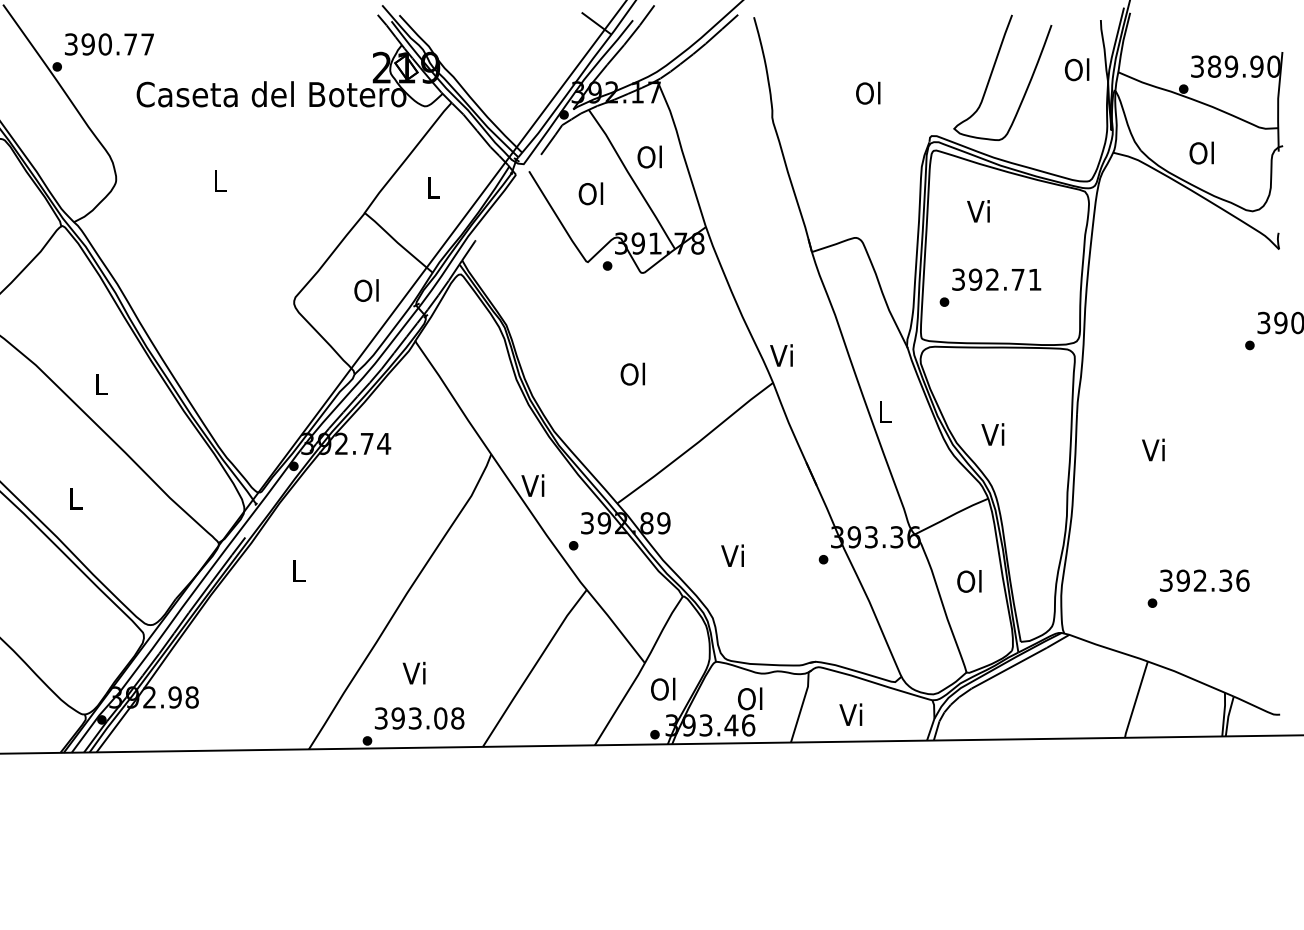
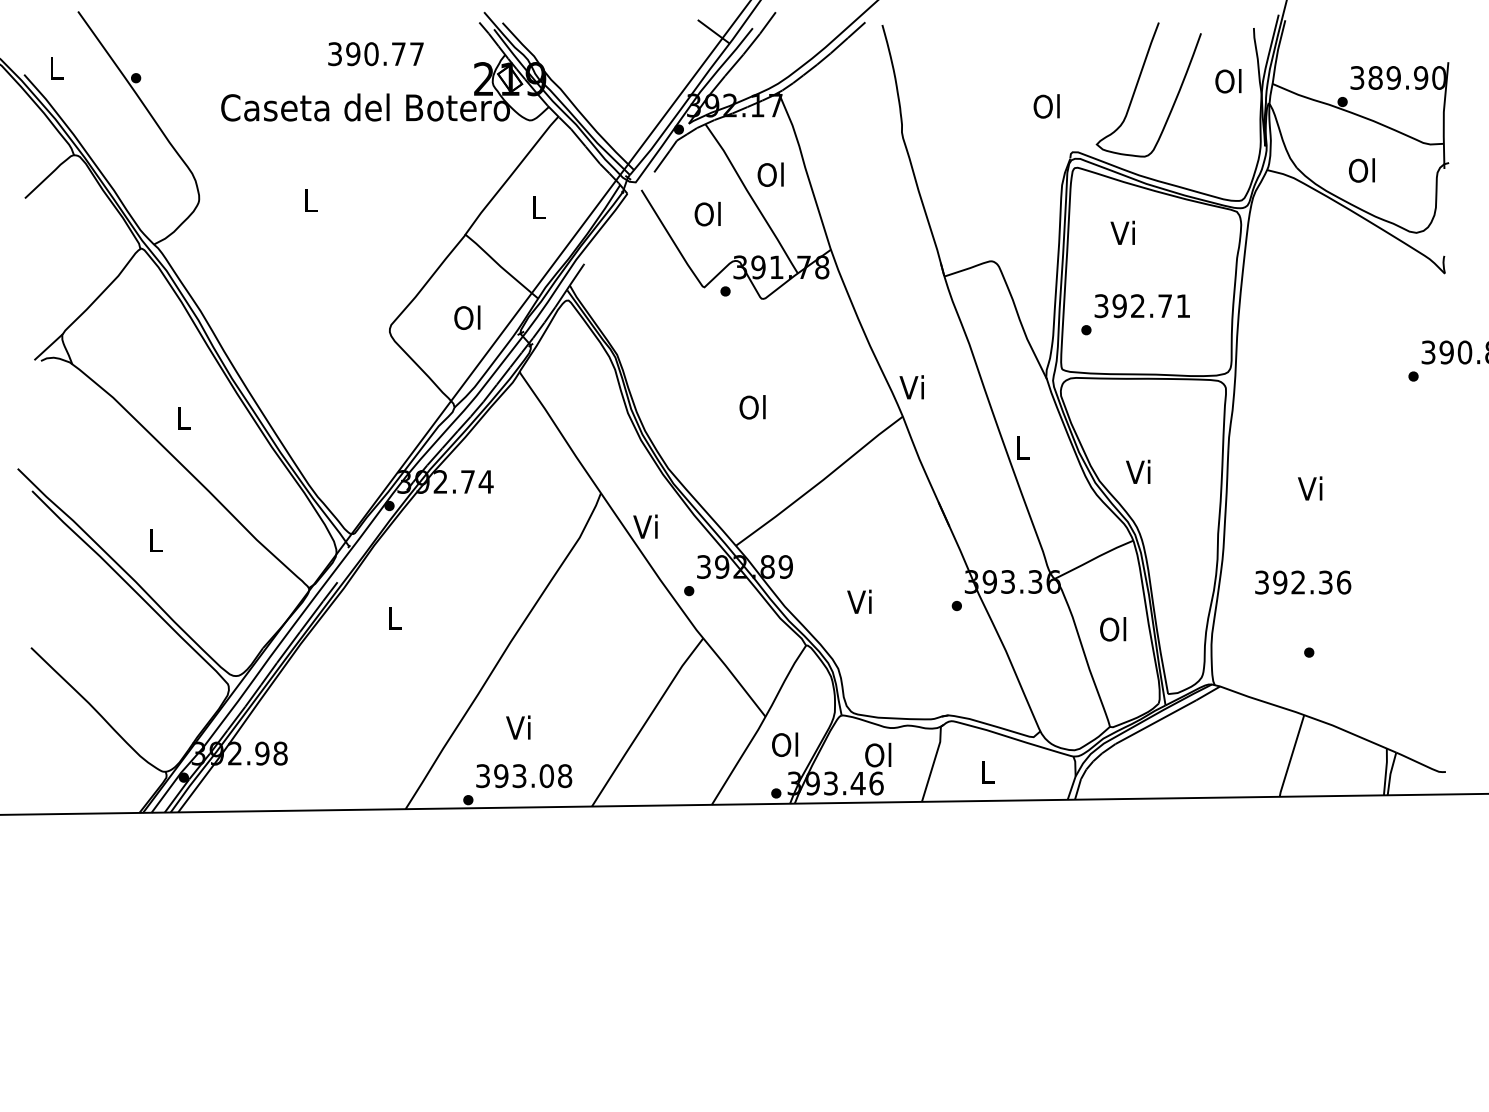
text: (109, 44) -> (375, 54), moved
text: (868, 93) -> (1046, 106), moved
text: (1205, 580) -> (1303, 582), moved
text: (850, 714) -> (985, 771), Vi -> L

